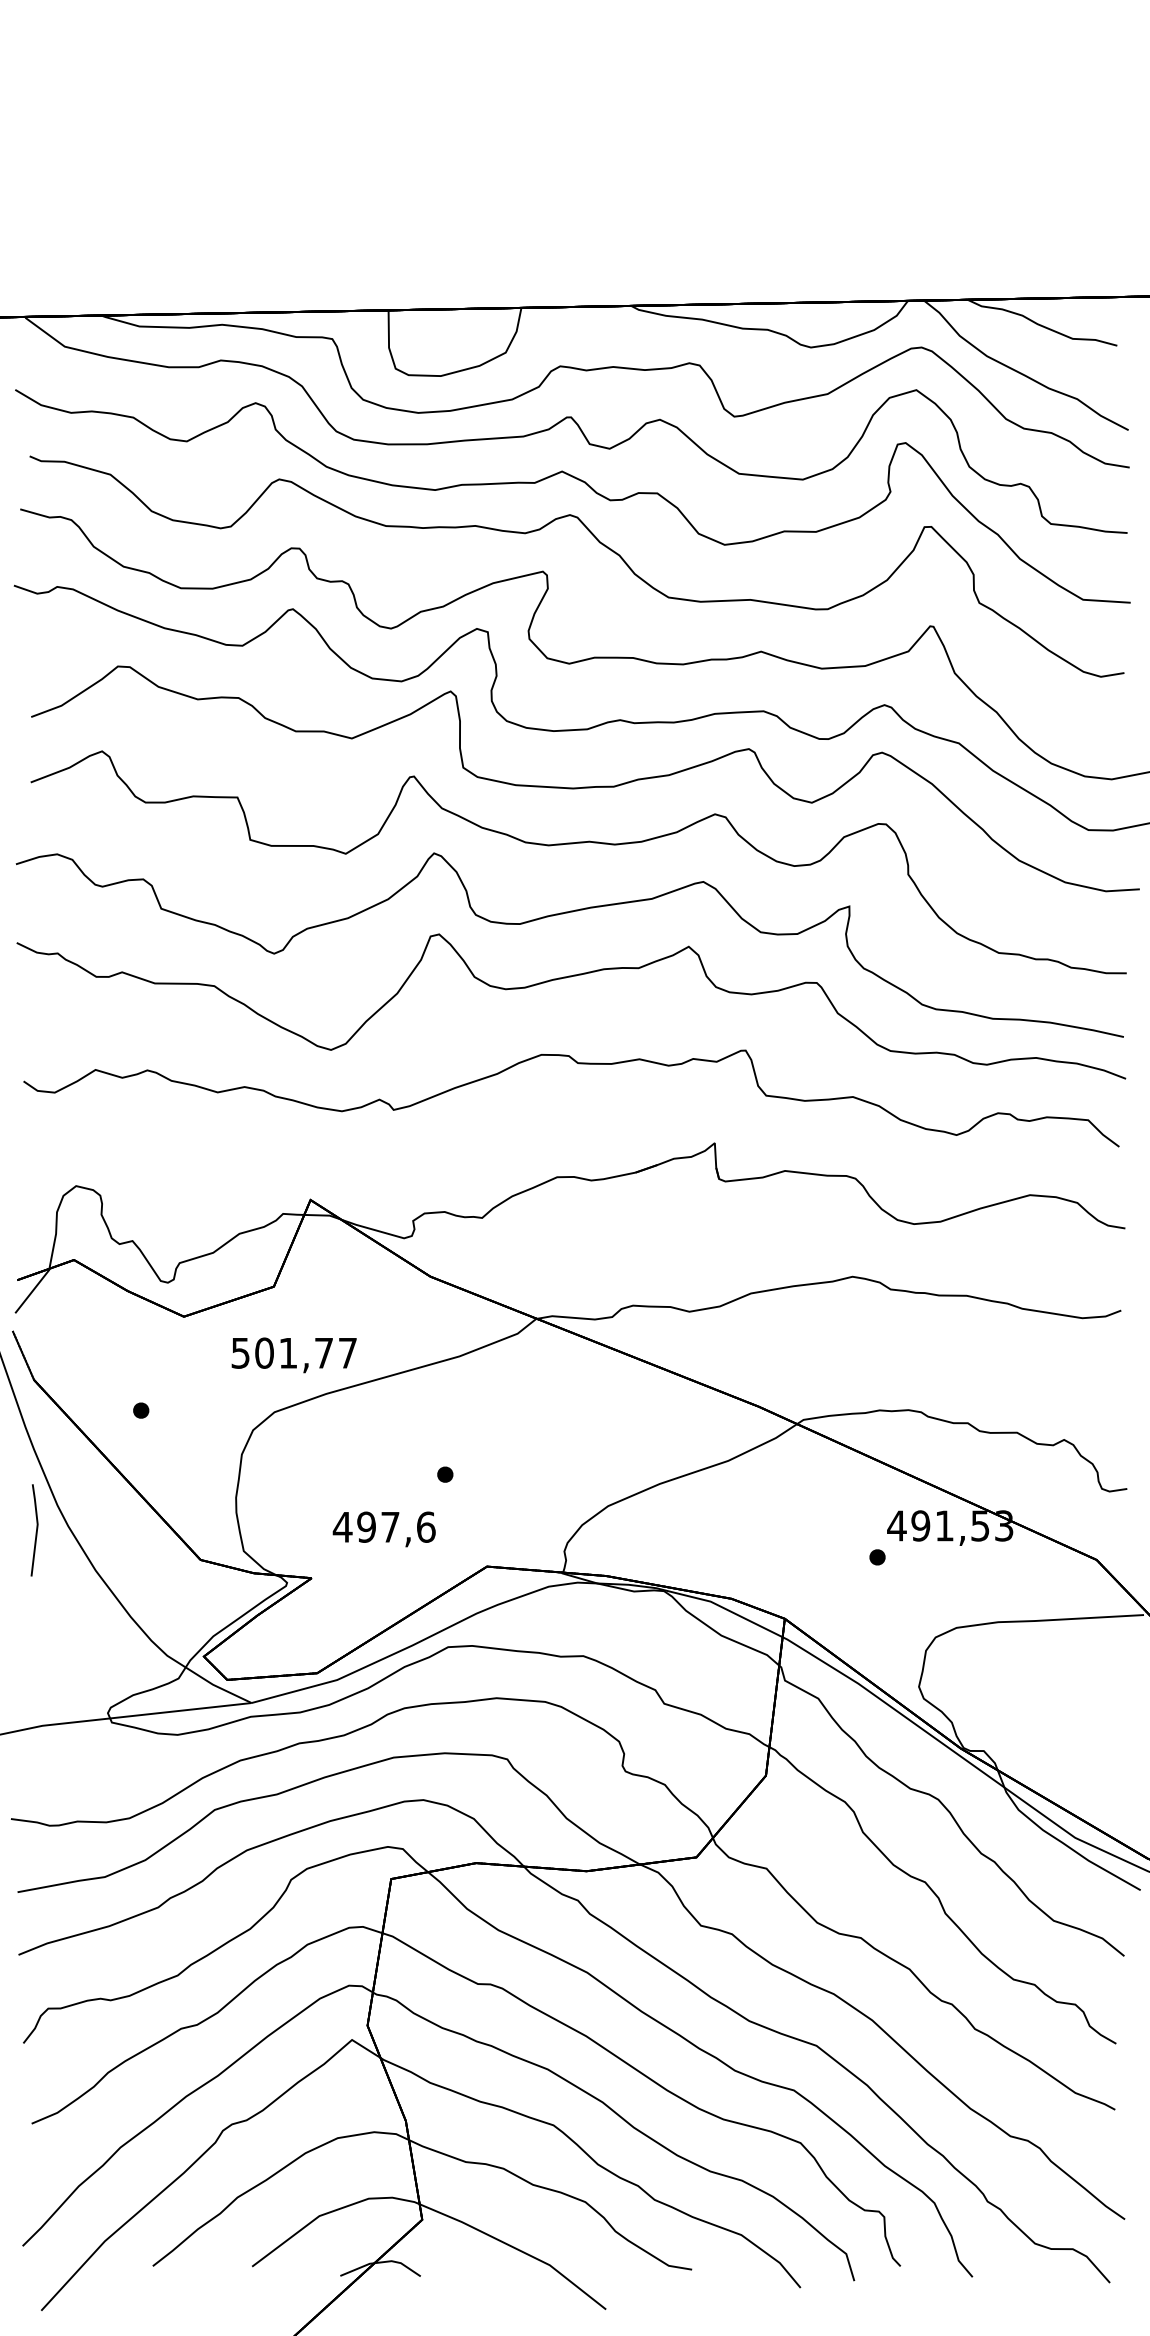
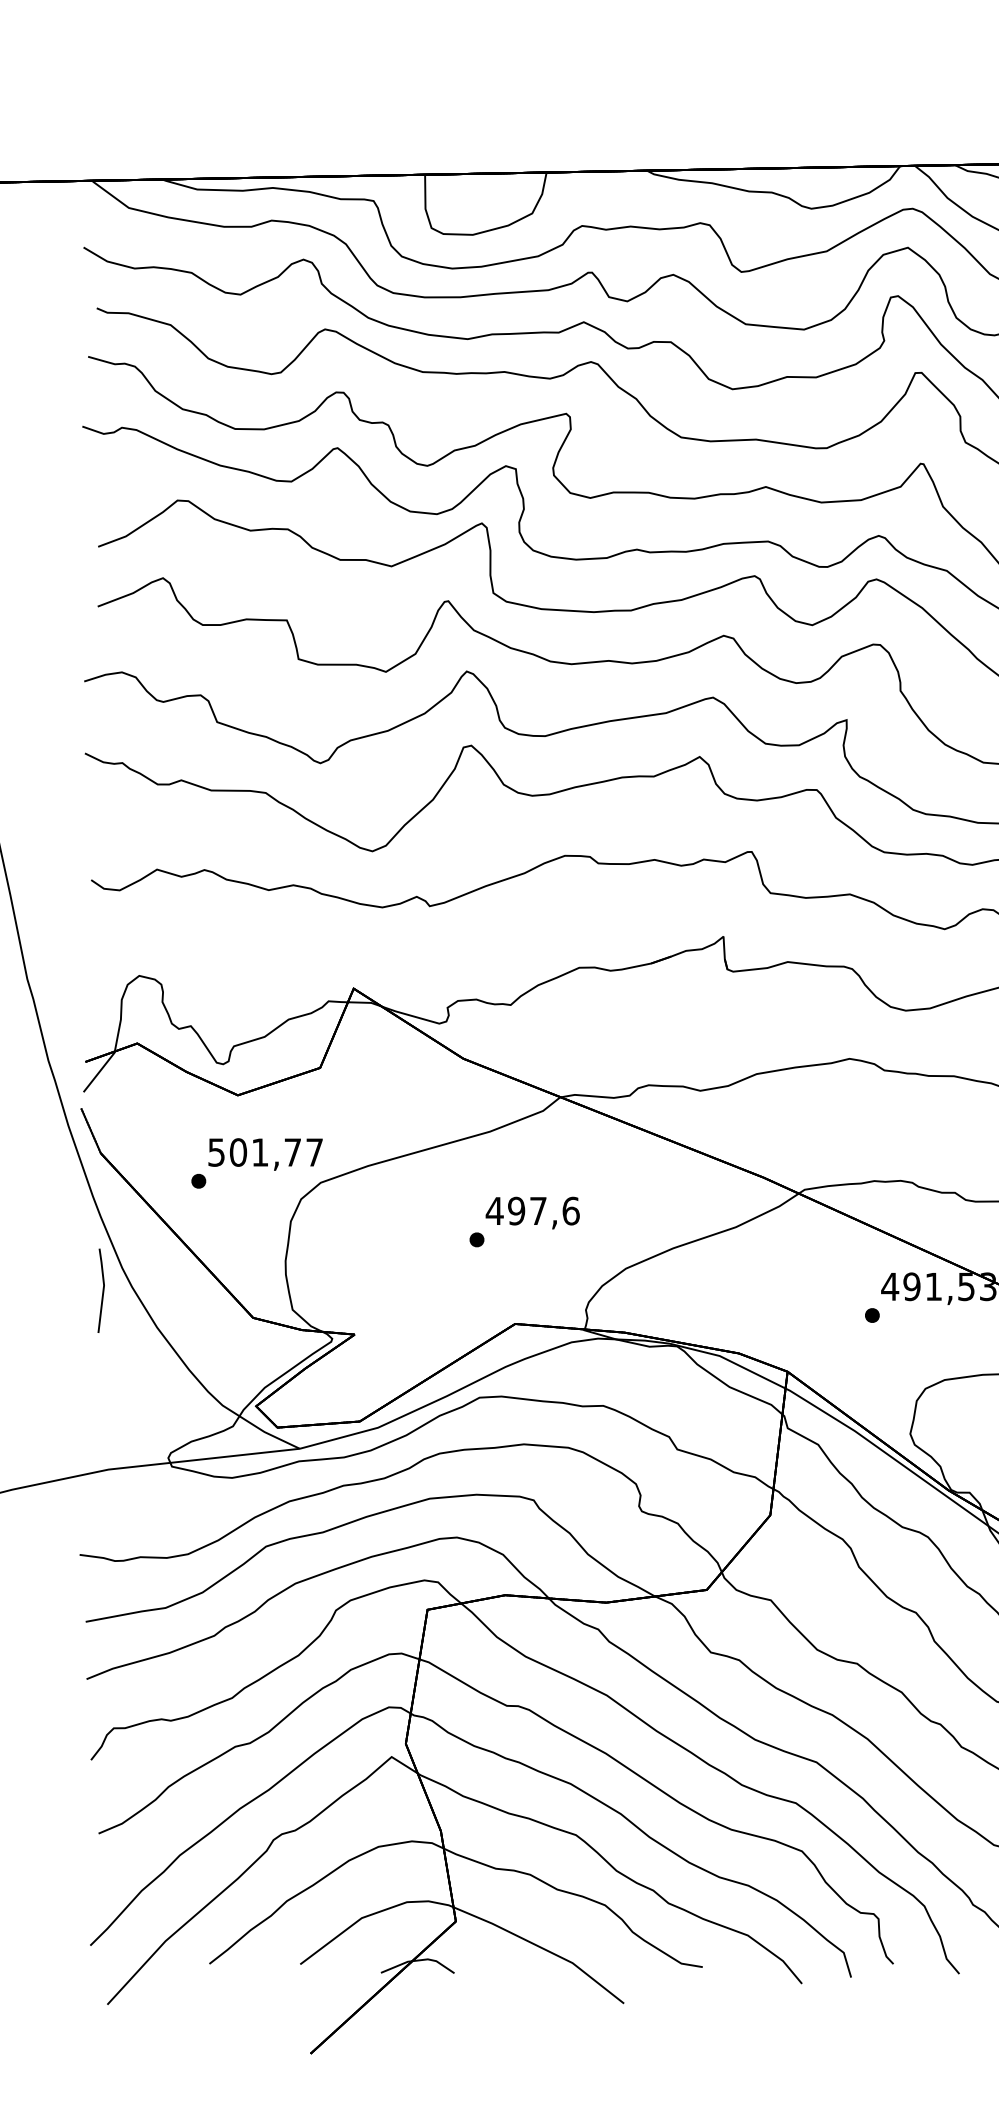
text: (293, 1355) -> (264, 1154), moved
text: (383, 1529) -> (532, 1213), moved

